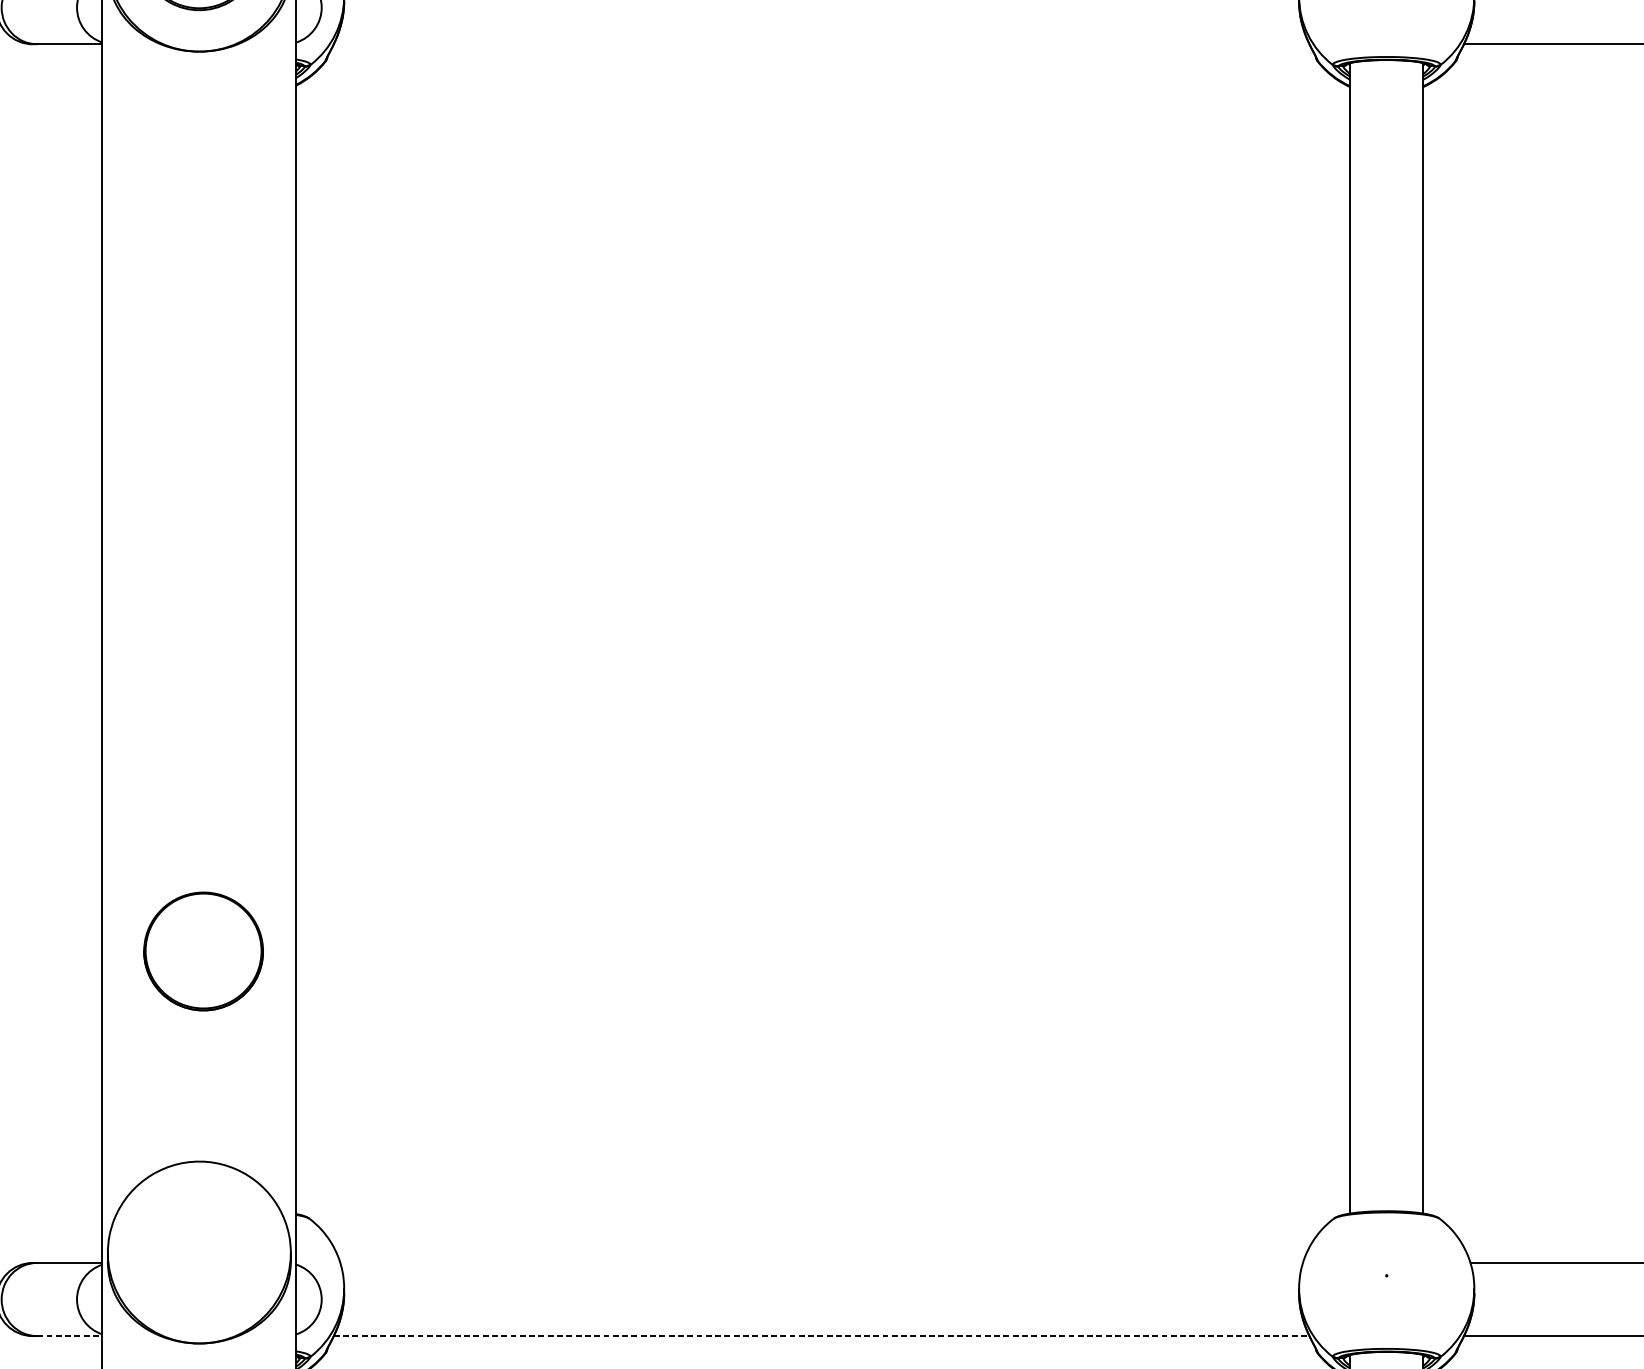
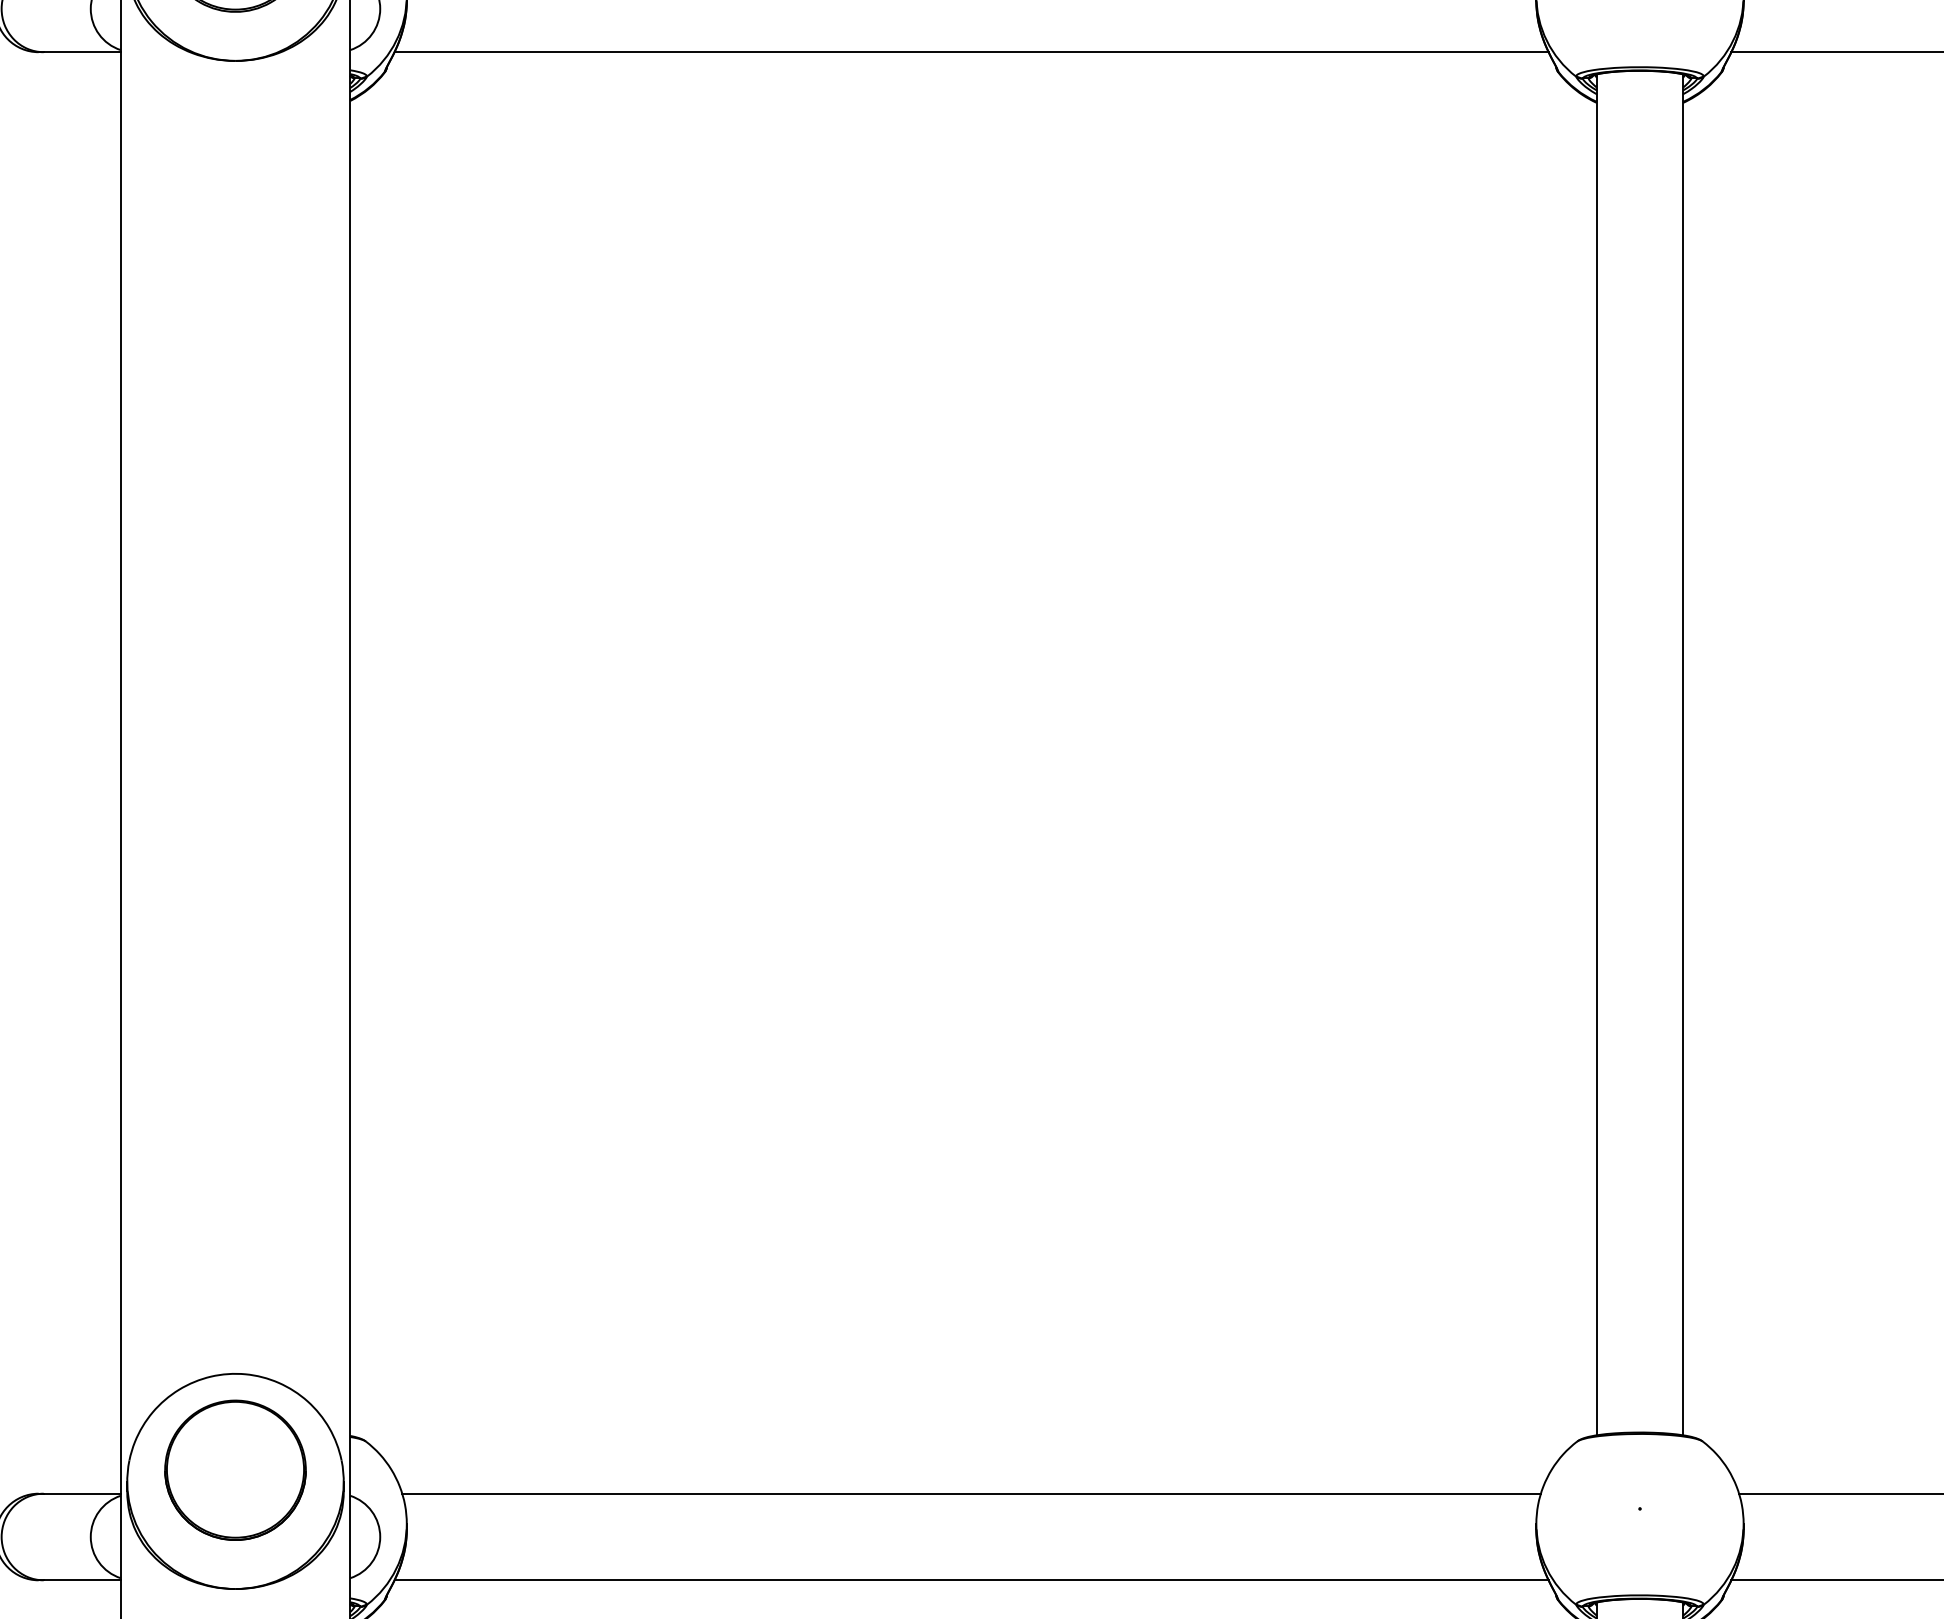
line: (821, 44) -> (971, 52), added
part: (203, 950) -> (235, 1469), moved
line: (821, 1262) -> (971, 1493), added
line: (70, 1336) -> (82, 1580), dashed -> solid
line: (822, 1336) -> (972, 1580), dashed -> solid

